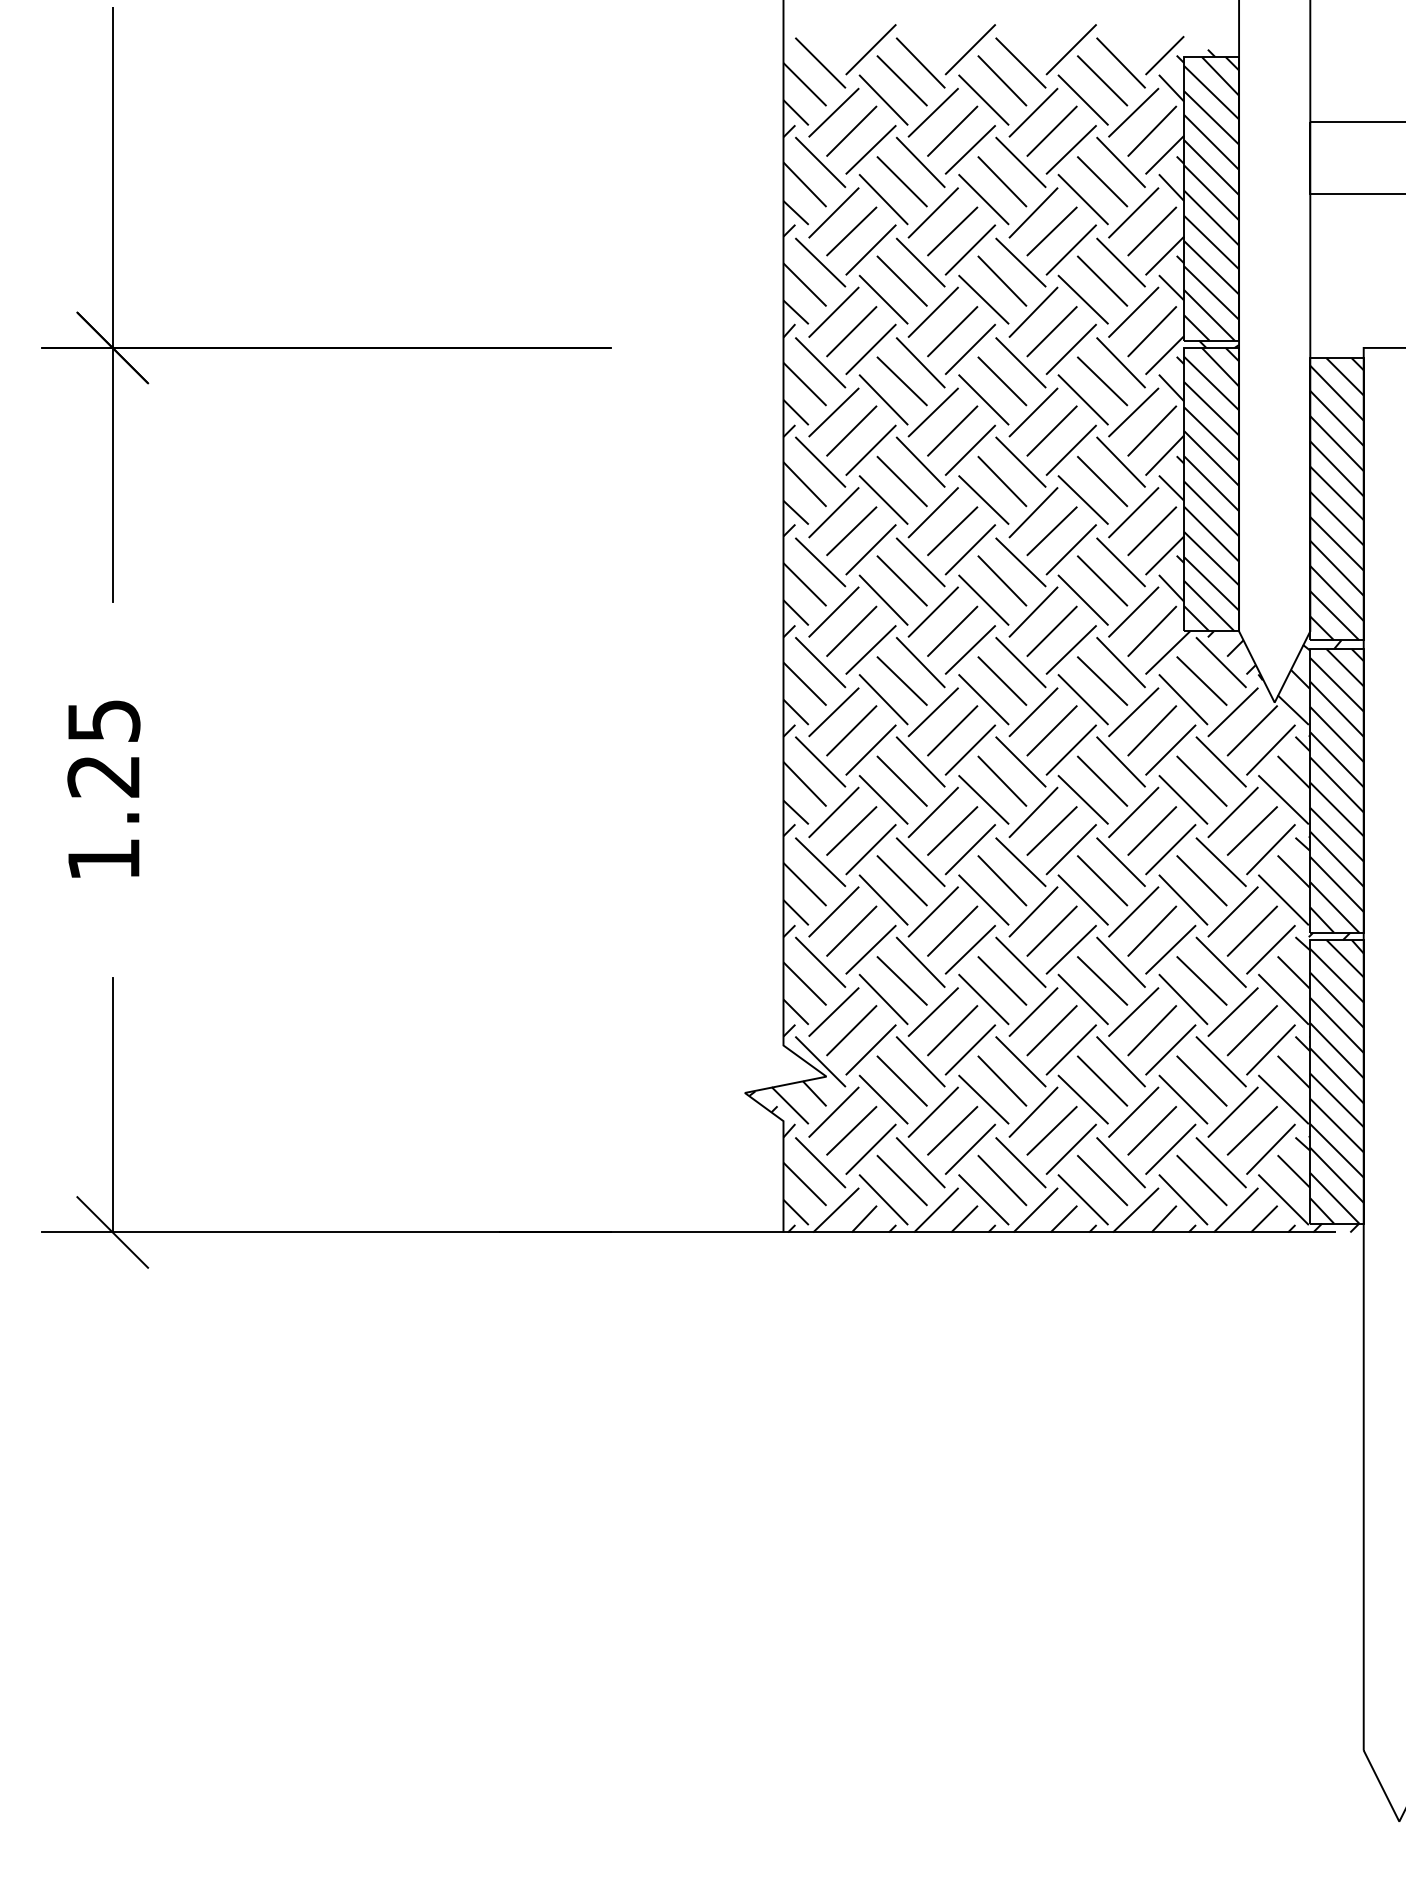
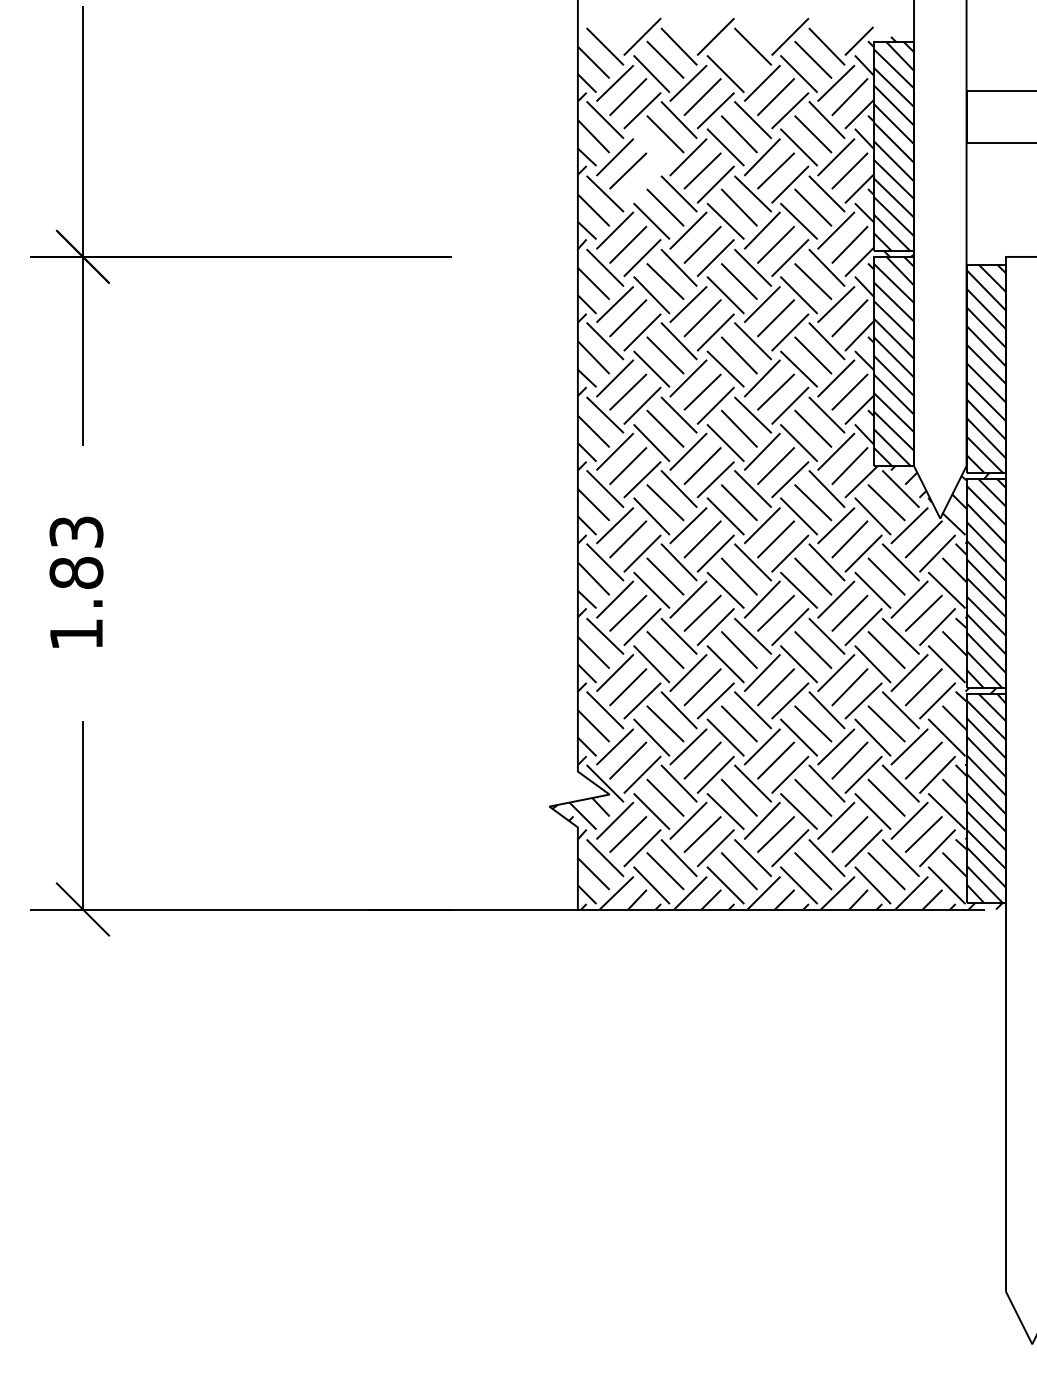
line: (1002, 80) -> (739, 59), removed
part: (886, 233) -> (653, 172), removed
text: (103, 749) -> (76, 553), 1.25 -> 1.83

